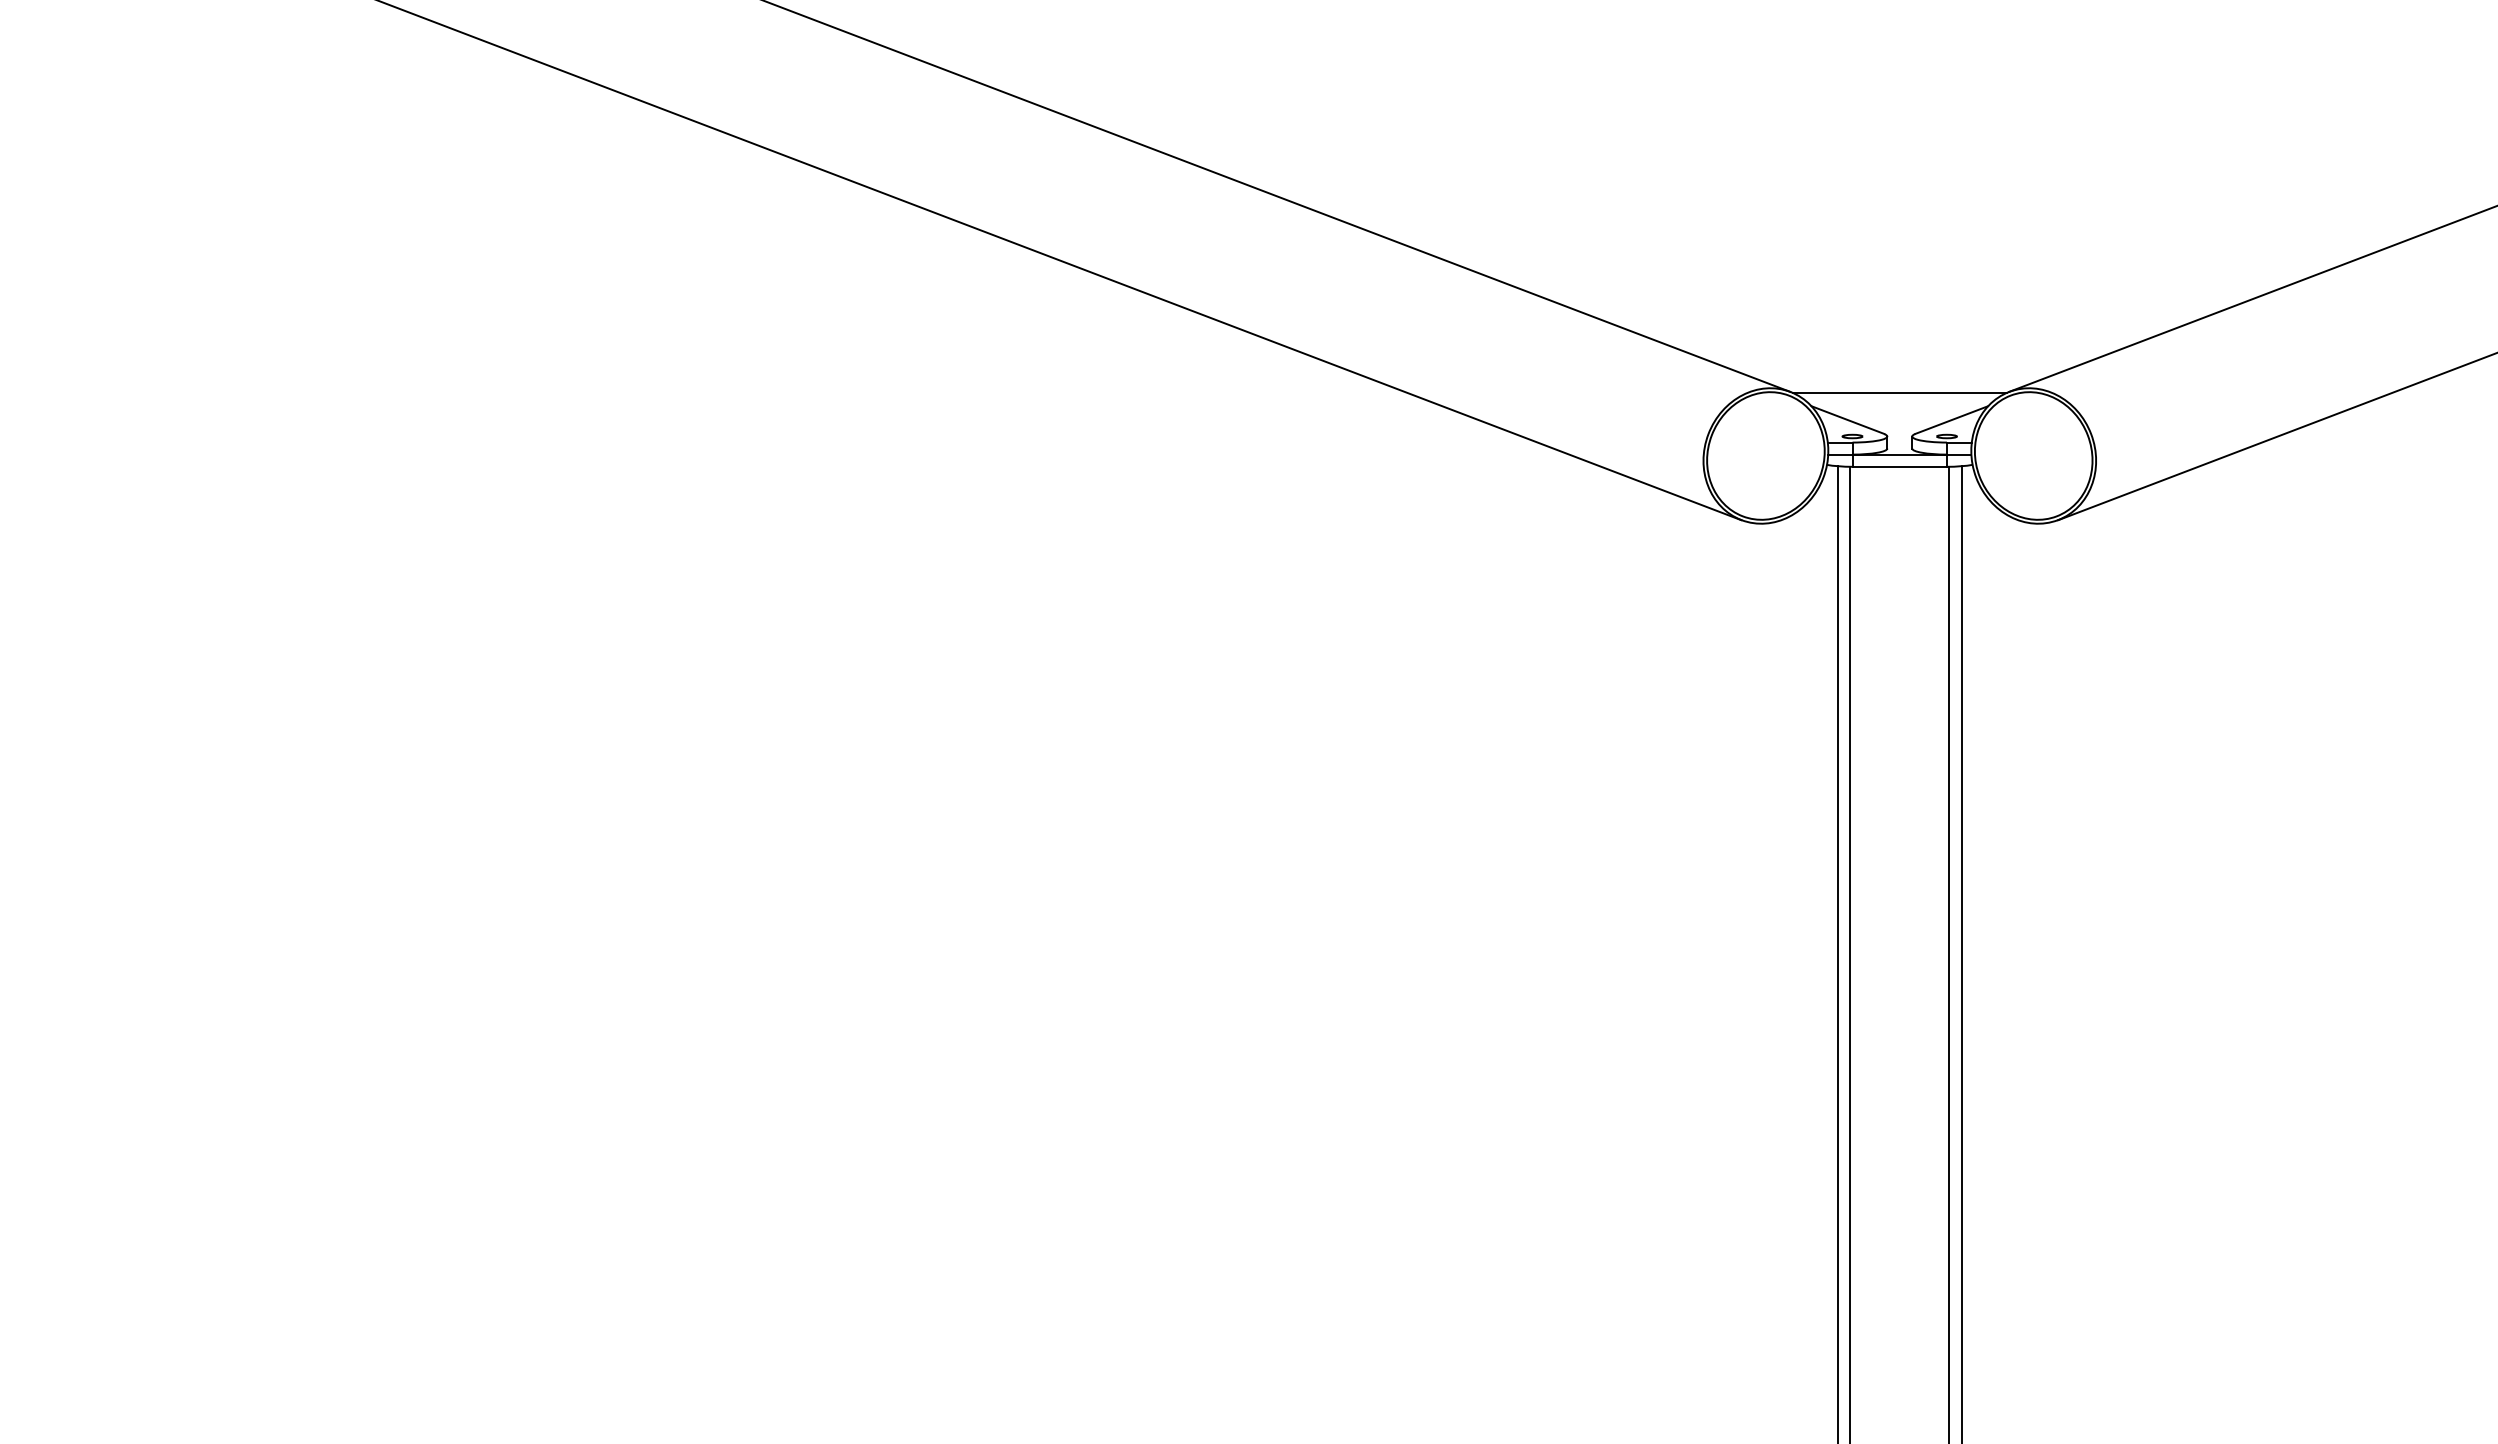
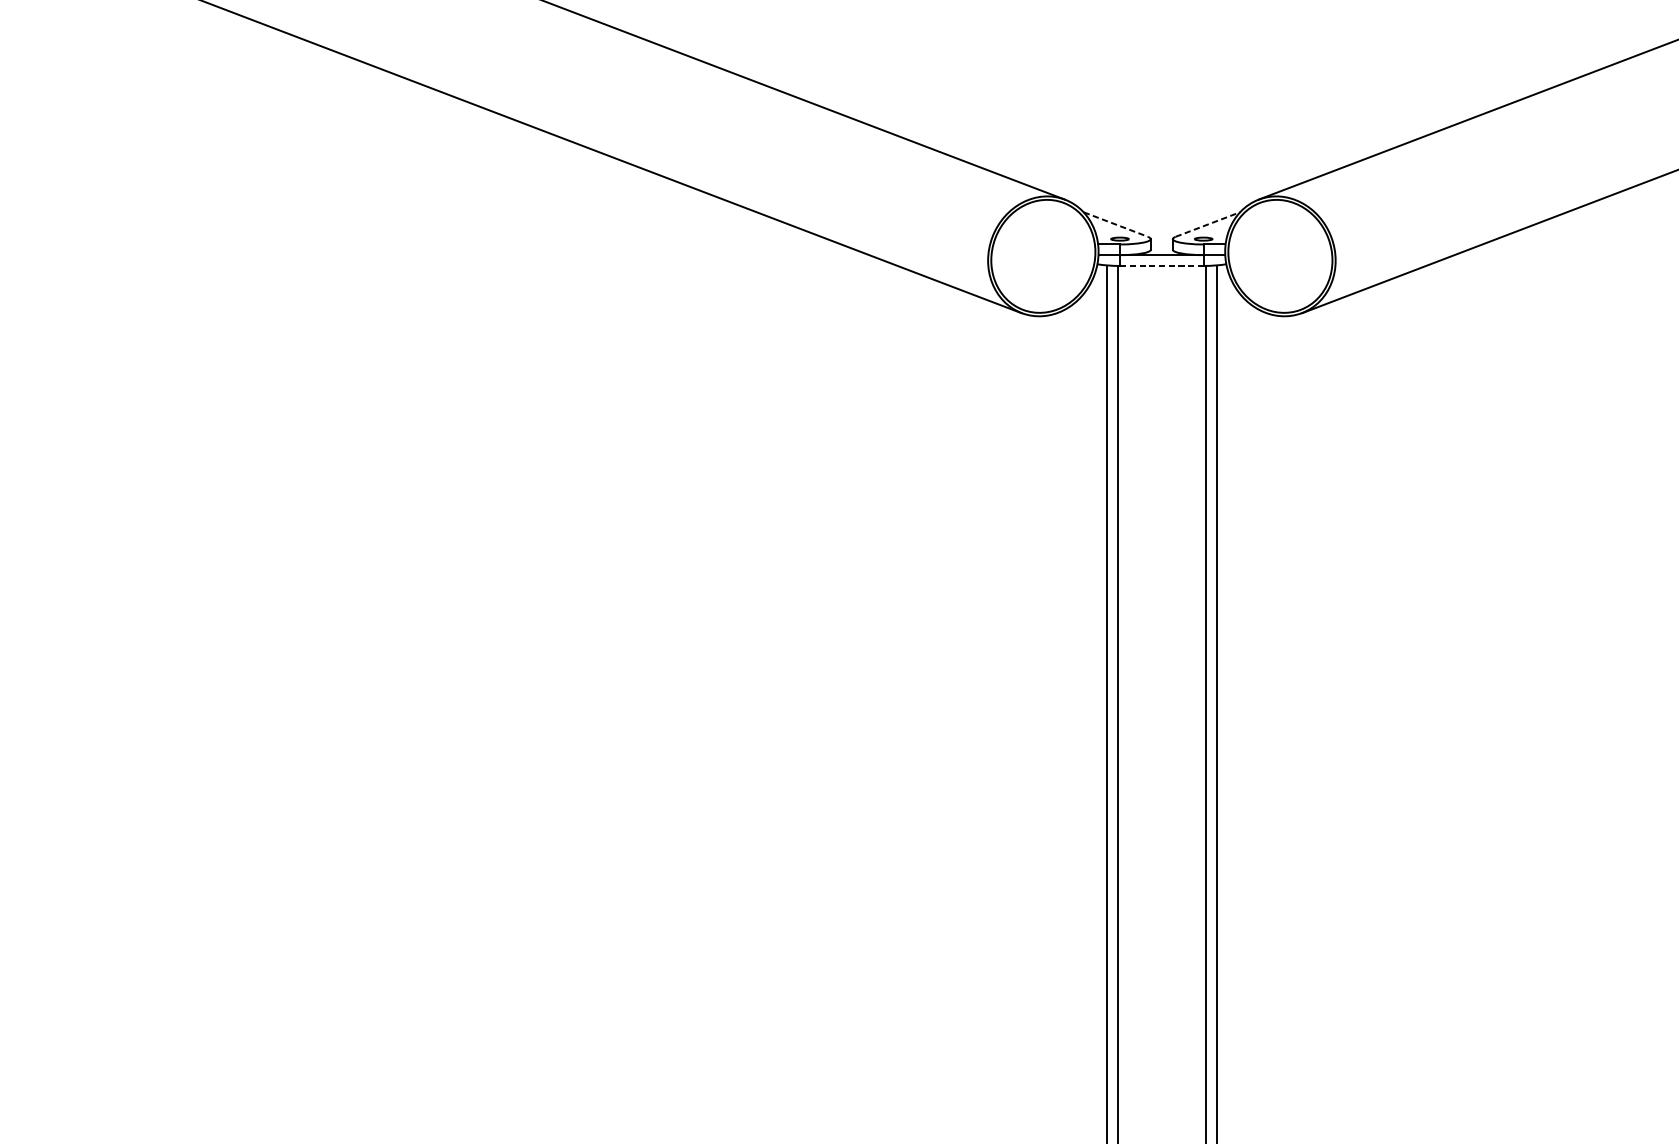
line: (1899, 392) -> (1161, 200), removed
line: (1847, 420) -> (1115, 224), solid -> dashed
line: (1951, 420) -> (1207, 224), solid -> dashed
line: (1900, 466) -> (1162, 265), solid -> dashed

